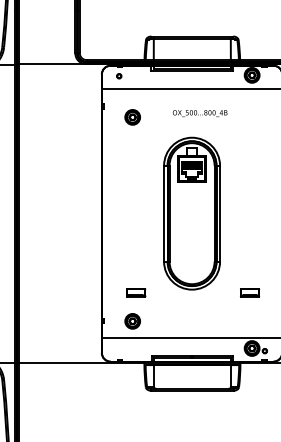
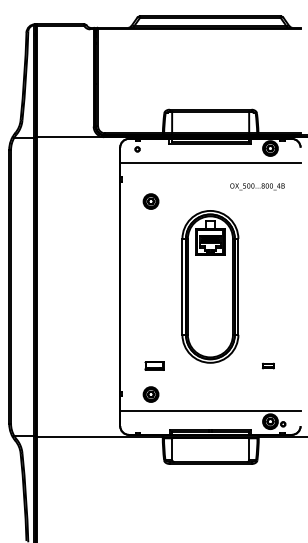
text: (200, 113) -> (257, 186), moved
part: (132, 117) -> (150, 201), moved
part: (250, 292) -> (268, 365), size x0.6

